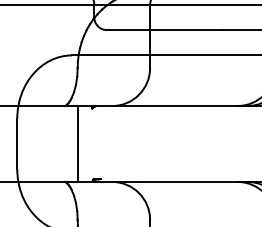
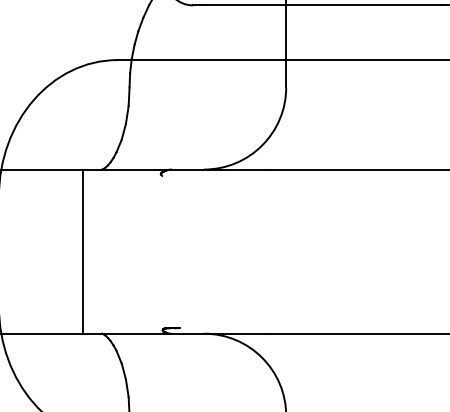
line: (78, 143) -> (83, 250), moved

